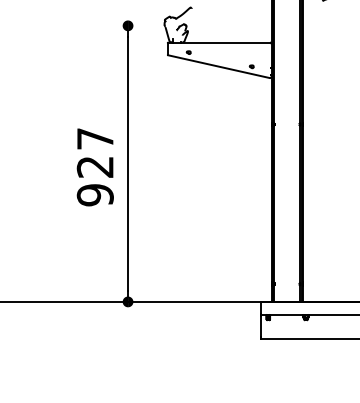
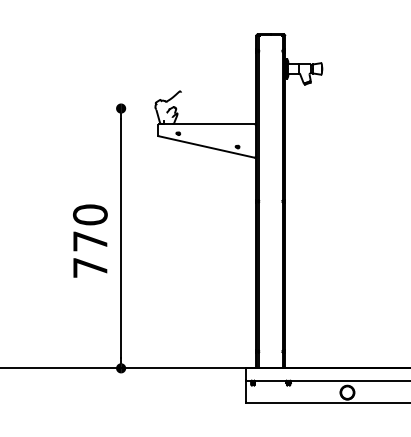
text: (95, 167) -> (90, 241), 927 -> 770

